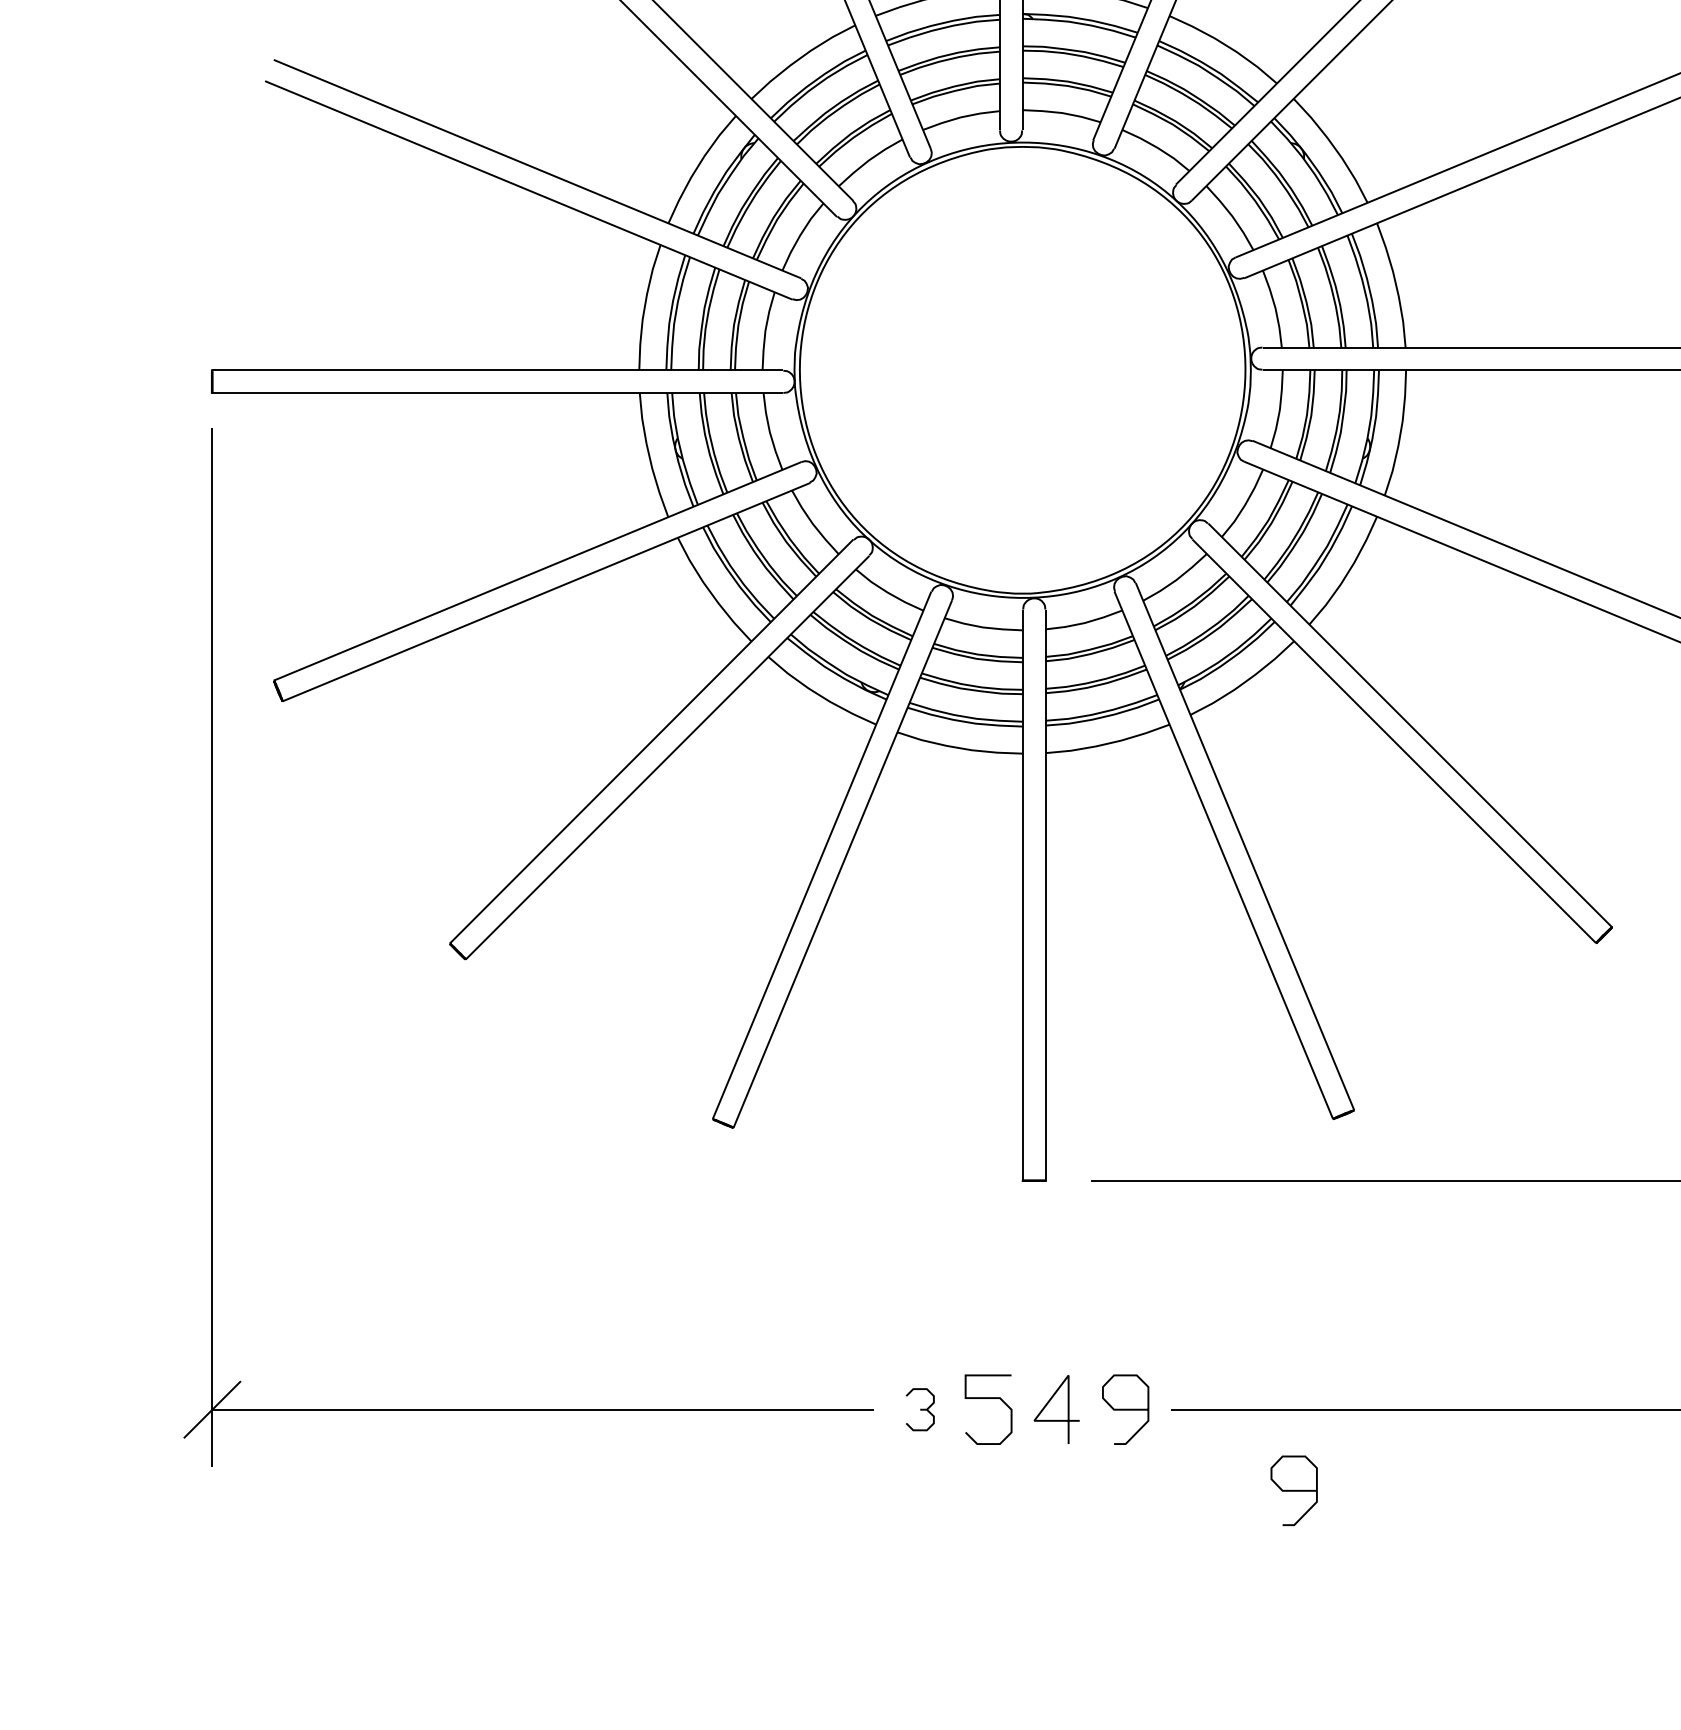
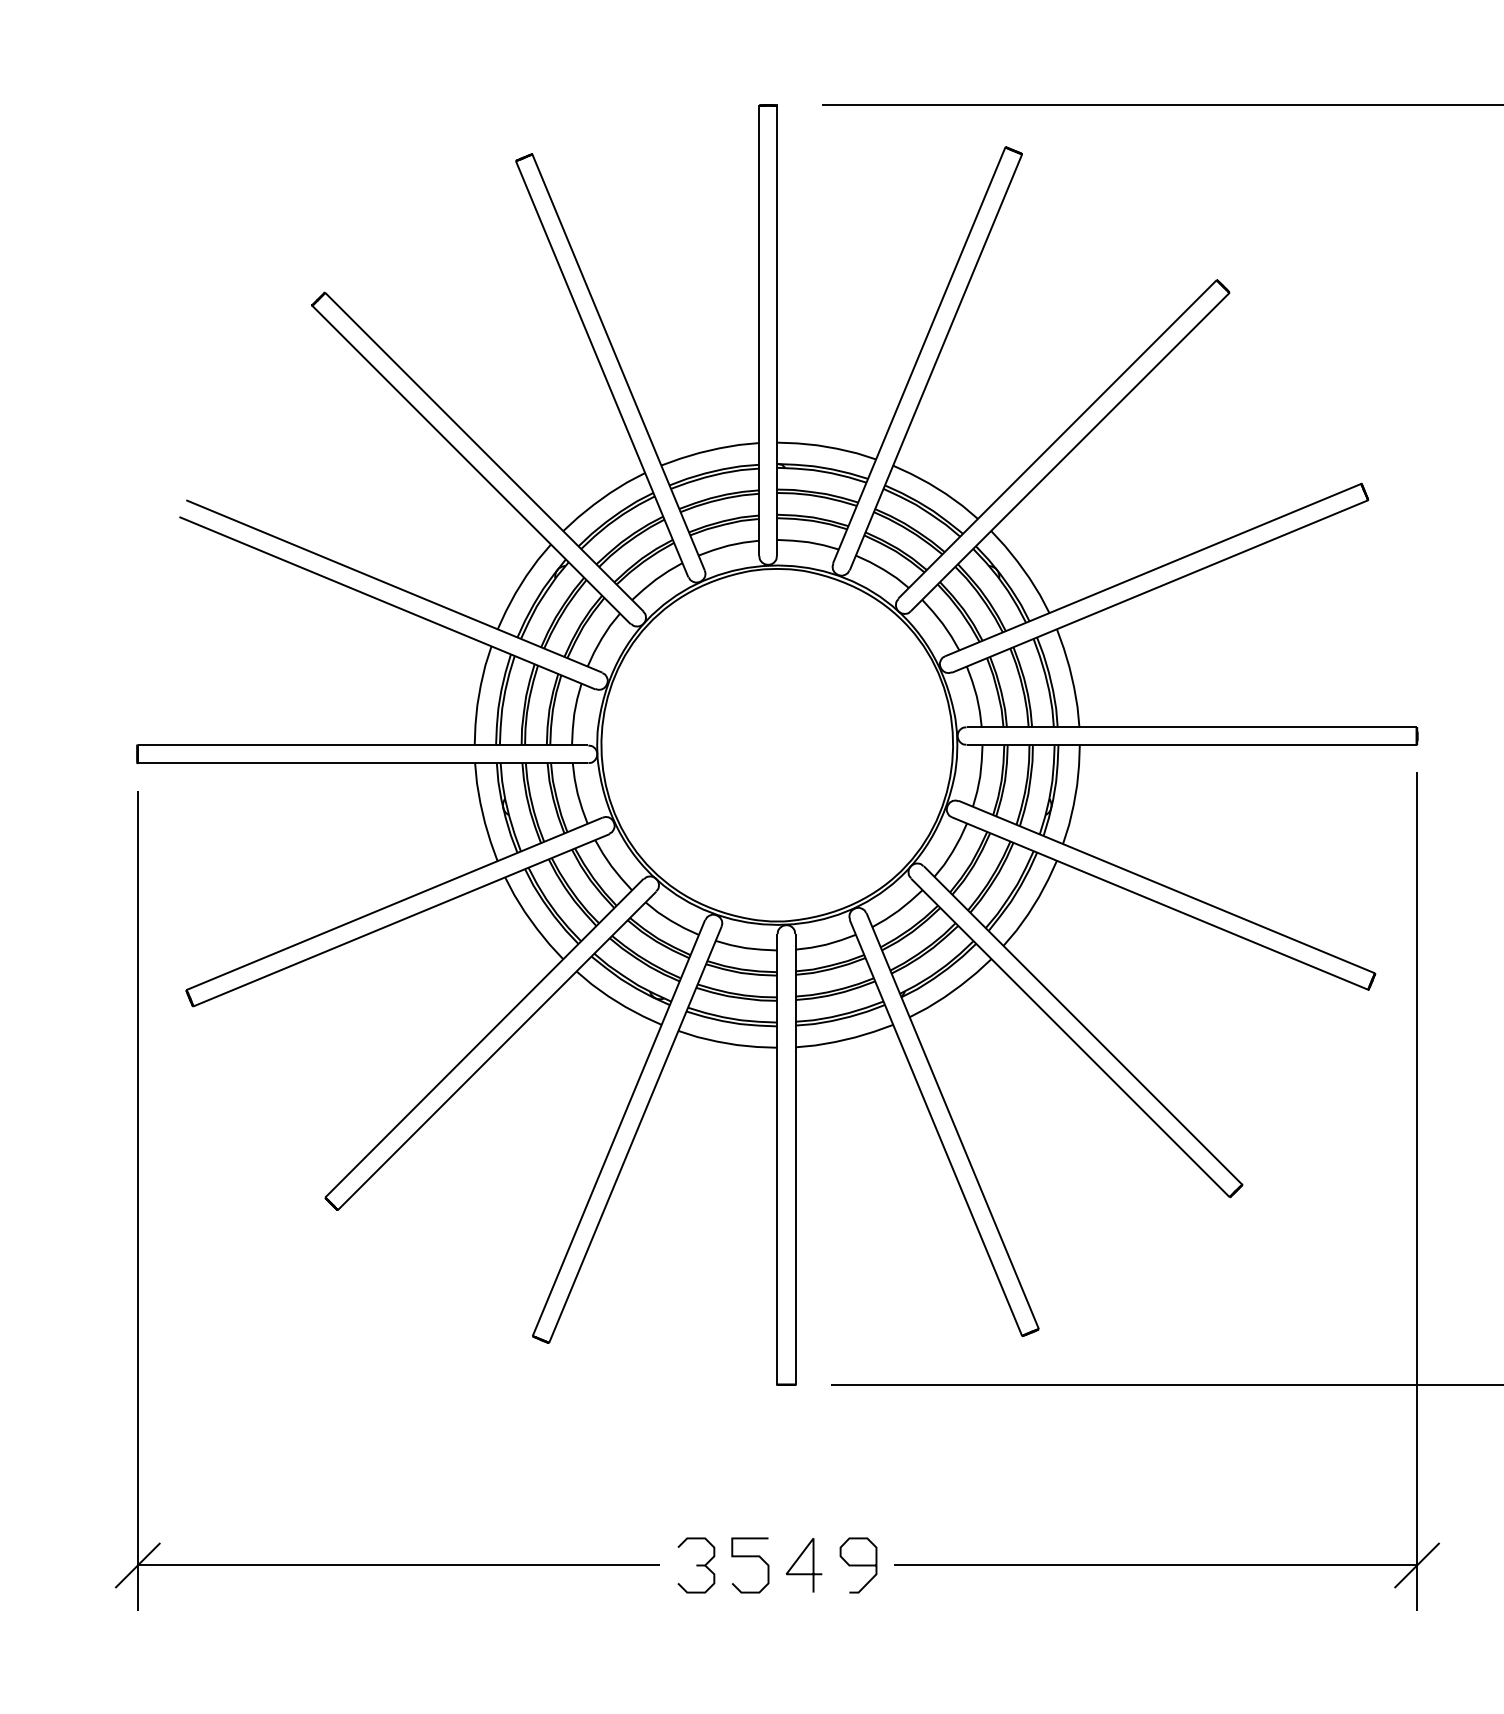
part: (920, 1409) -> (696, 1565), size x1.67
curve: (1294, 1490) -> (991, 1629), removed

